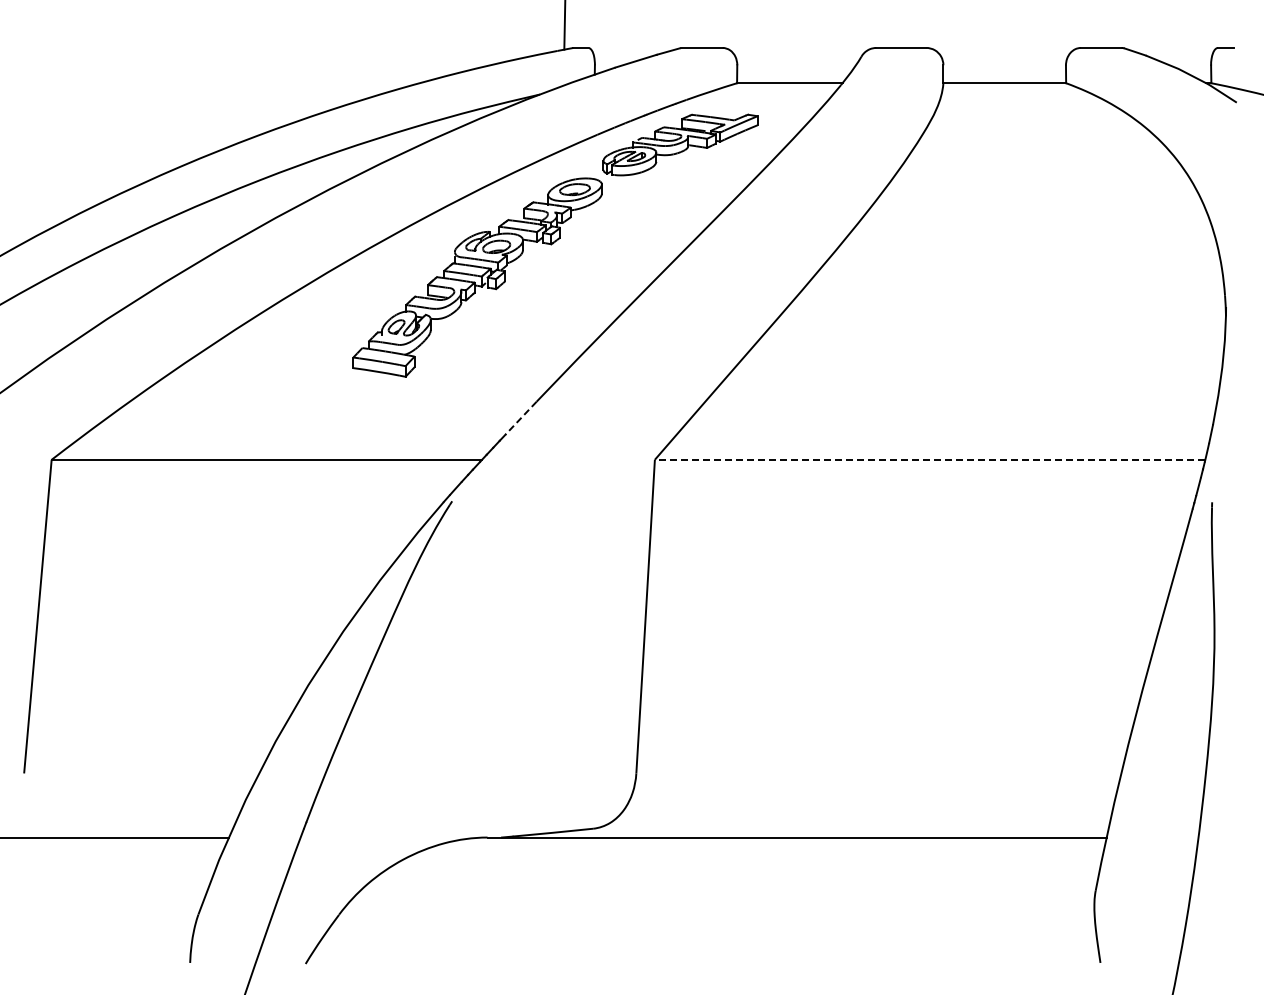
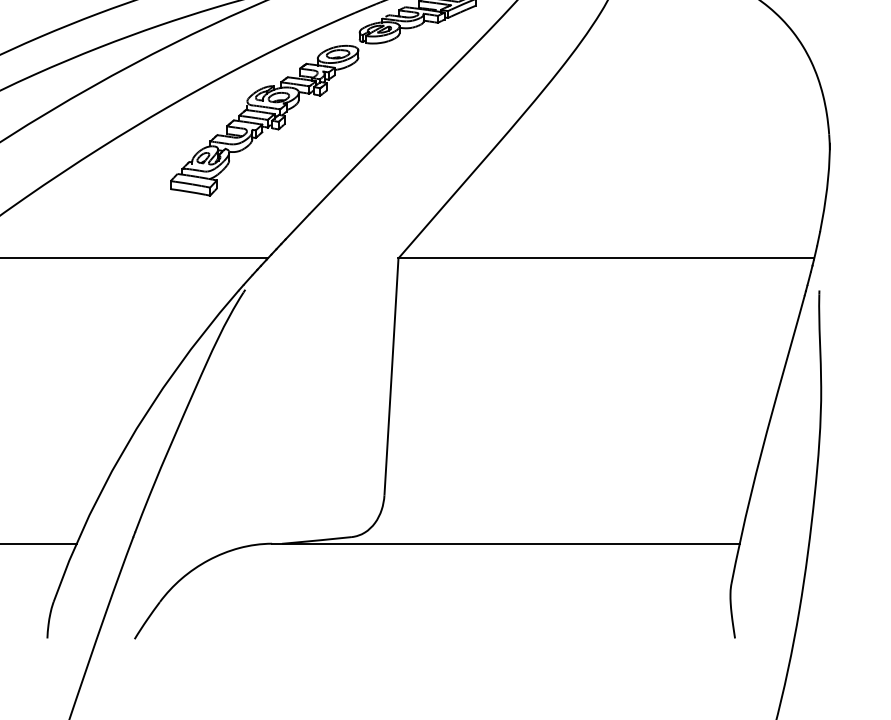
line: (521, 418) -> (297, 227), dashed -> solid
line: (929, 459) -> (605, 258), dashed -> solid

